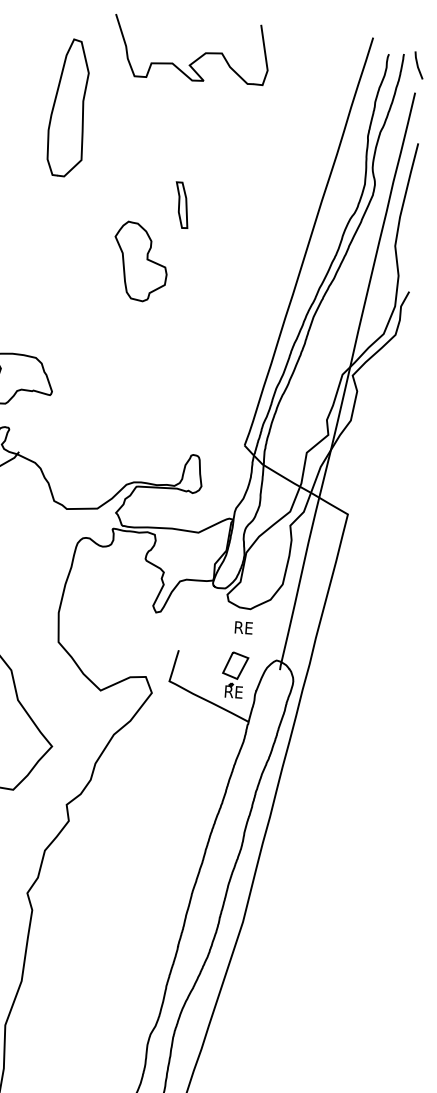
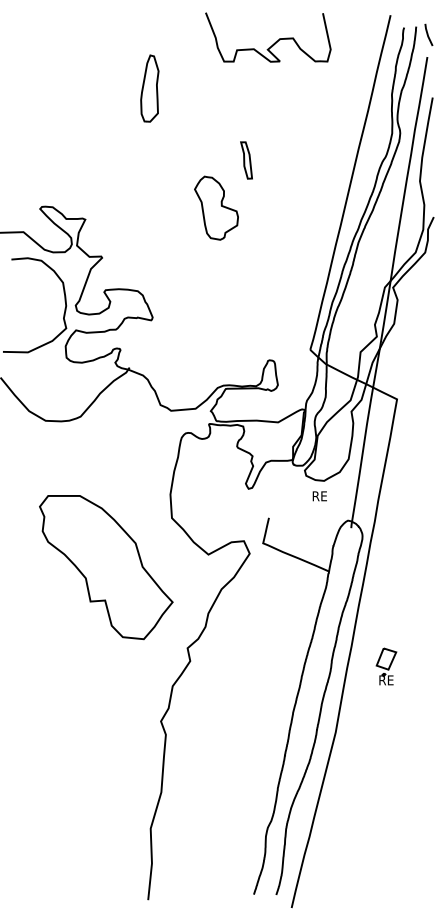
curve: (198, 56) -> (274, 42), moved
part: (67, 107) -> (149, 88), size x0.6
part: (235, 674) -> (386, 666), moved

